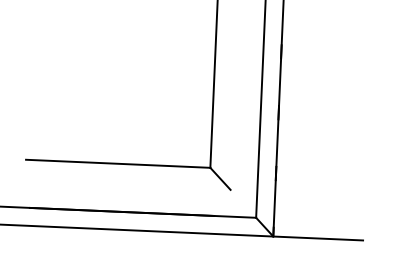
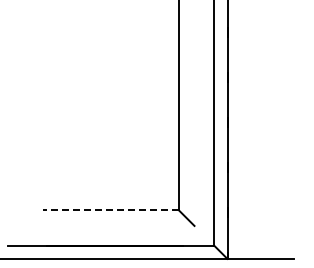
line: (117, 164) -> (110, 210), solid -> dashed

